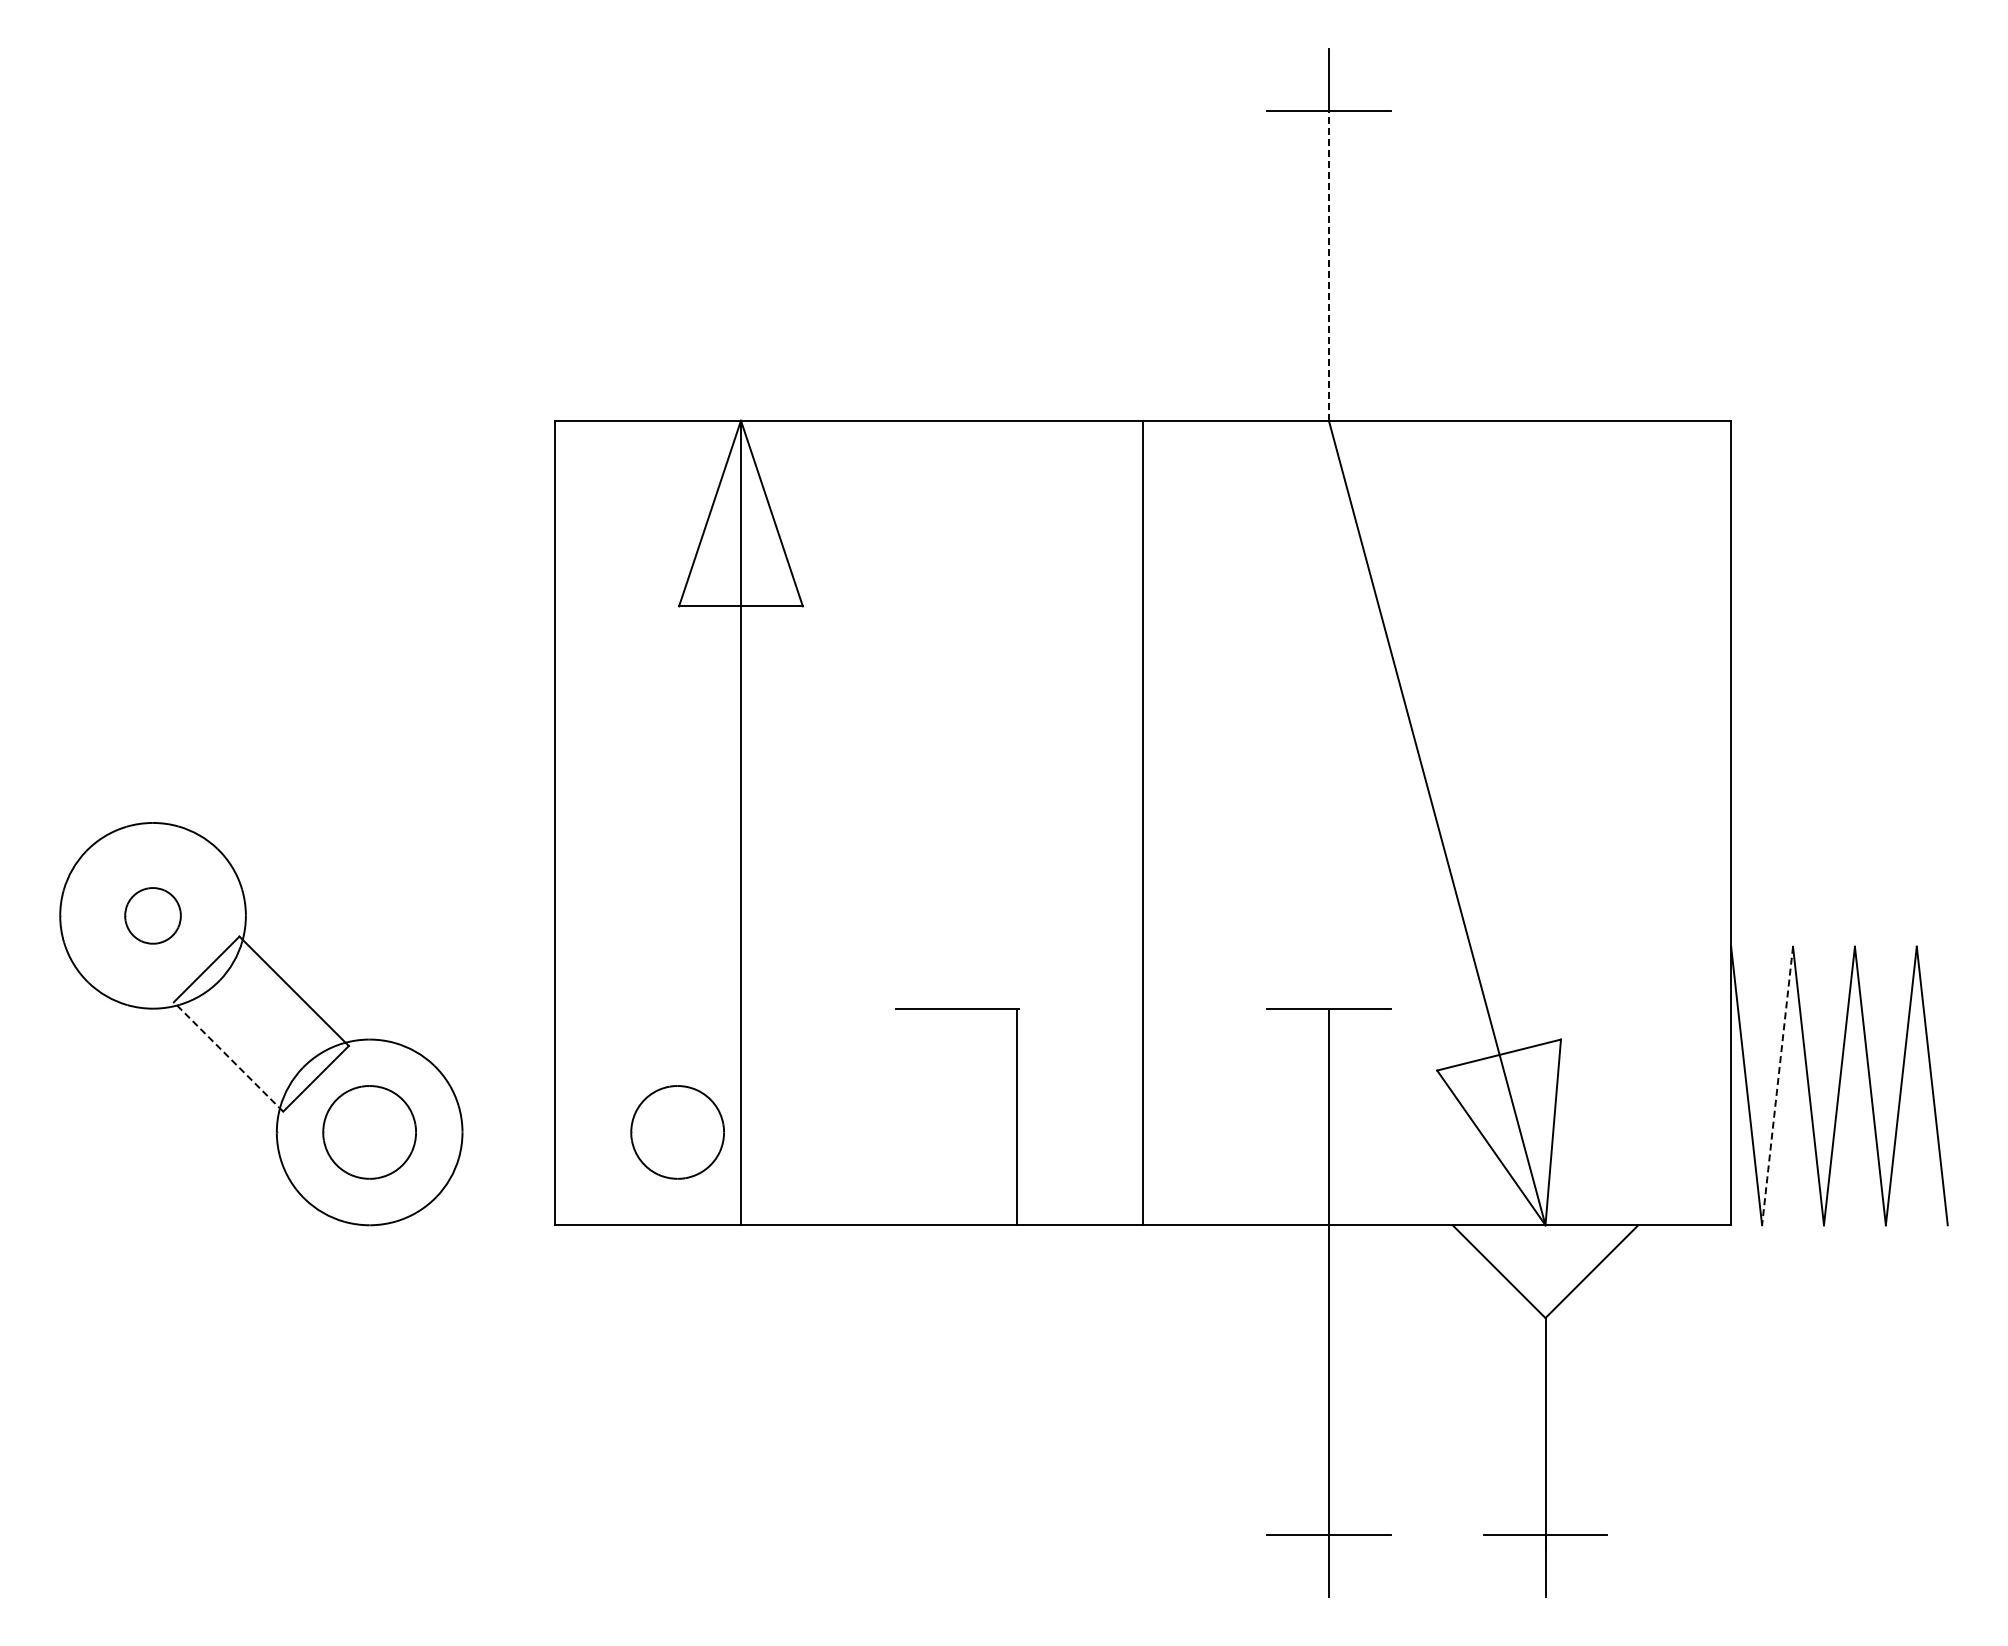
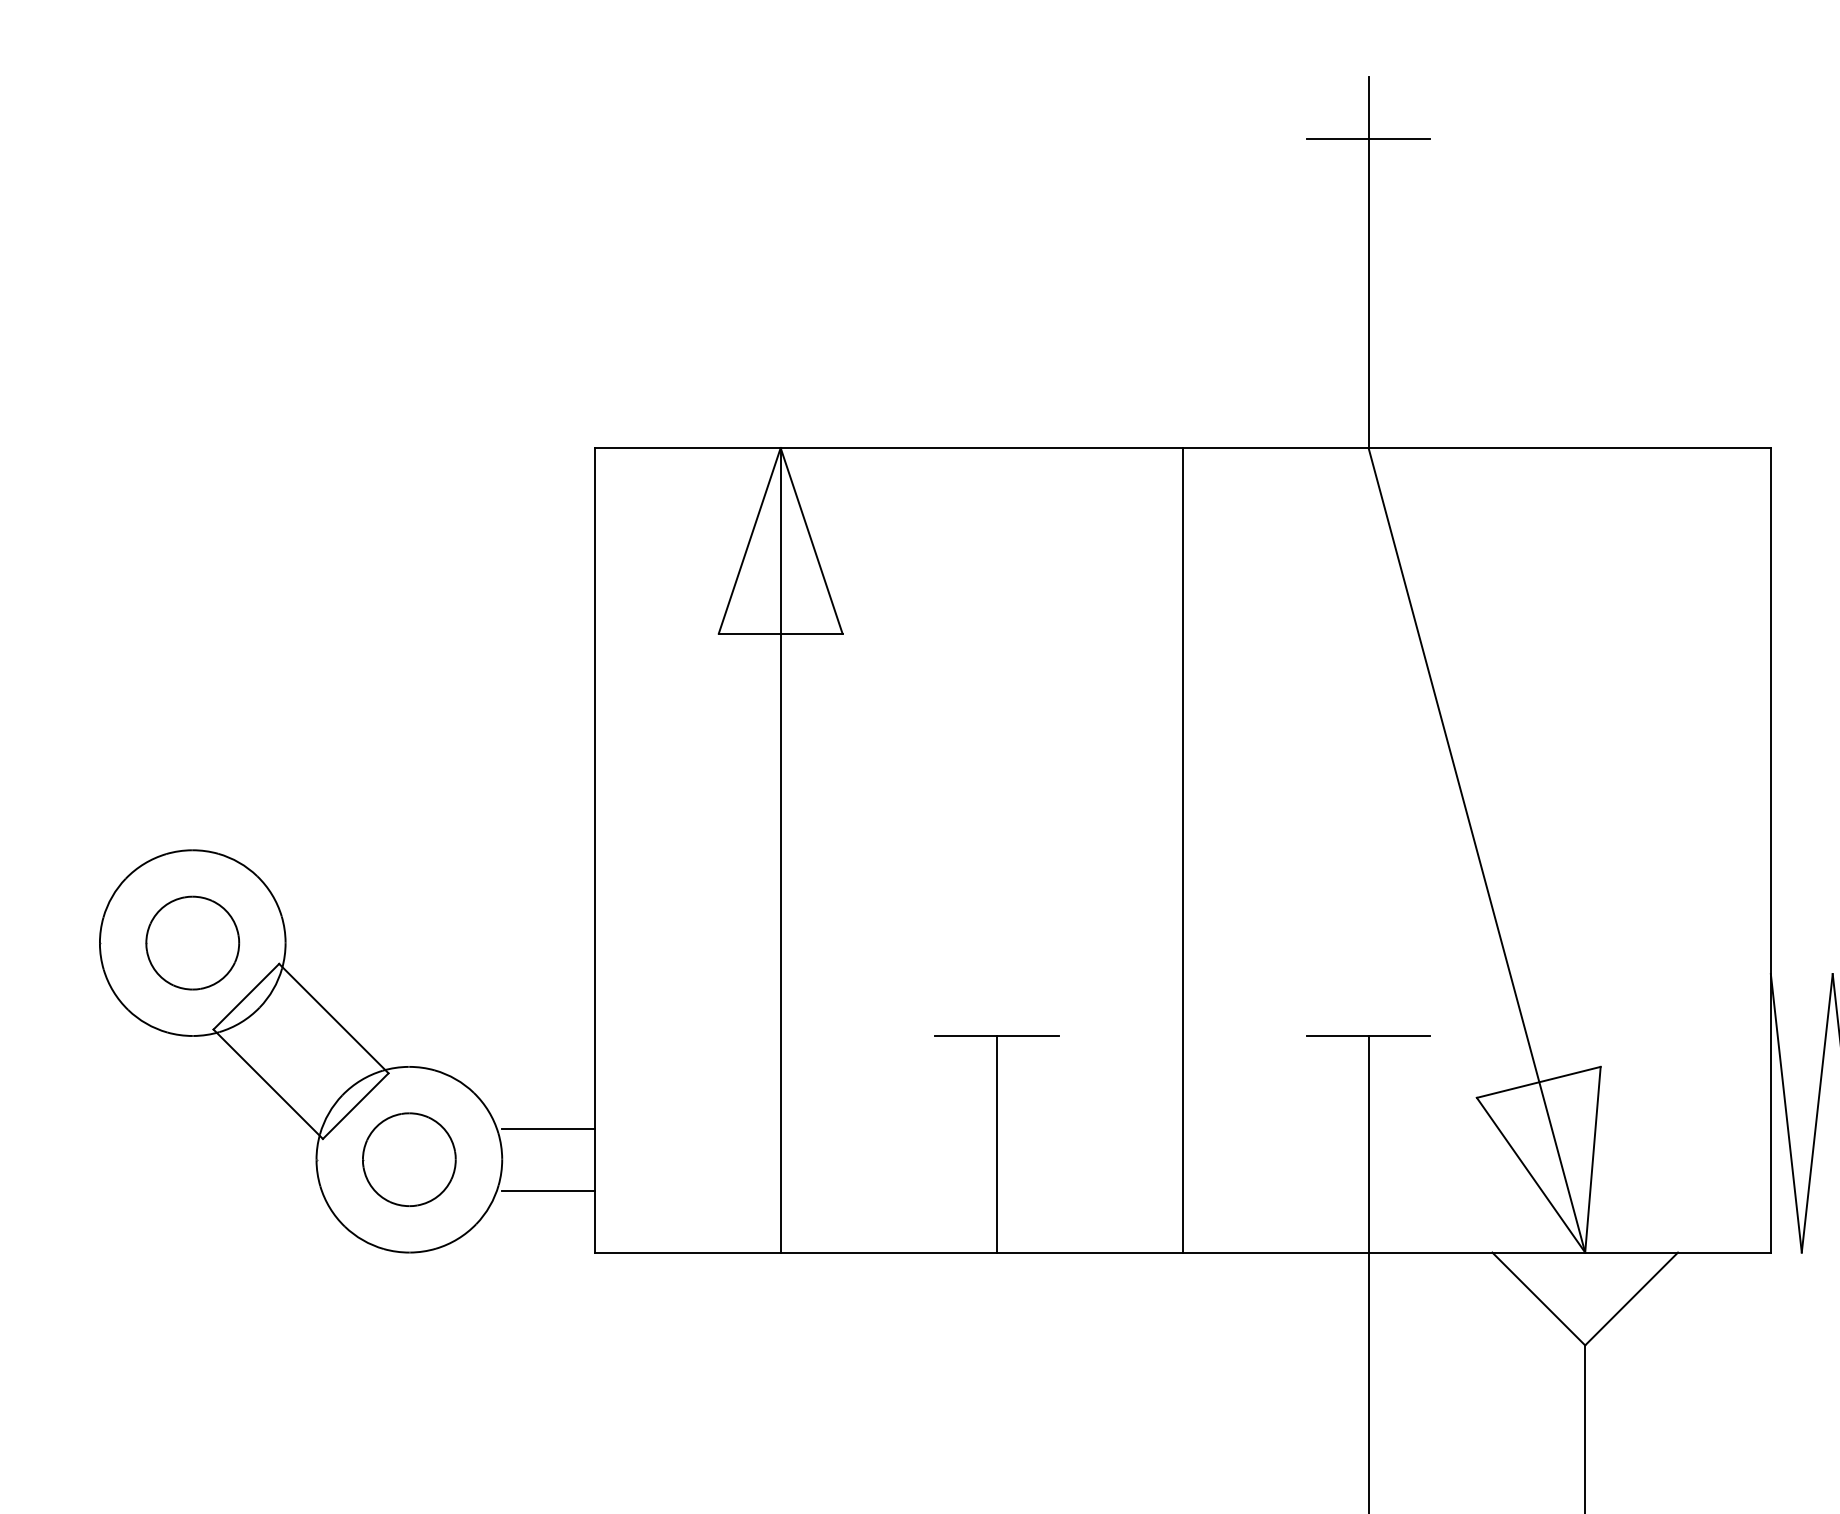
line: (1328, 266) -> (1368, 293), dashed -> solid
part: (152, 915) -> (192, 942), size x1.67
line: (228, 1056) -> (268, 1083), dashed -> solid
line: (1777, 1086) -> (1817, 1113), dashed -> solid
line: (508, 1101) -> (548, 1128), added
line: (1016, 1116) -> (997, 1143), moved
part: (677, 1132) -> (717, 1159), removed
line: (508, 1163) -> (548, 1190), added

